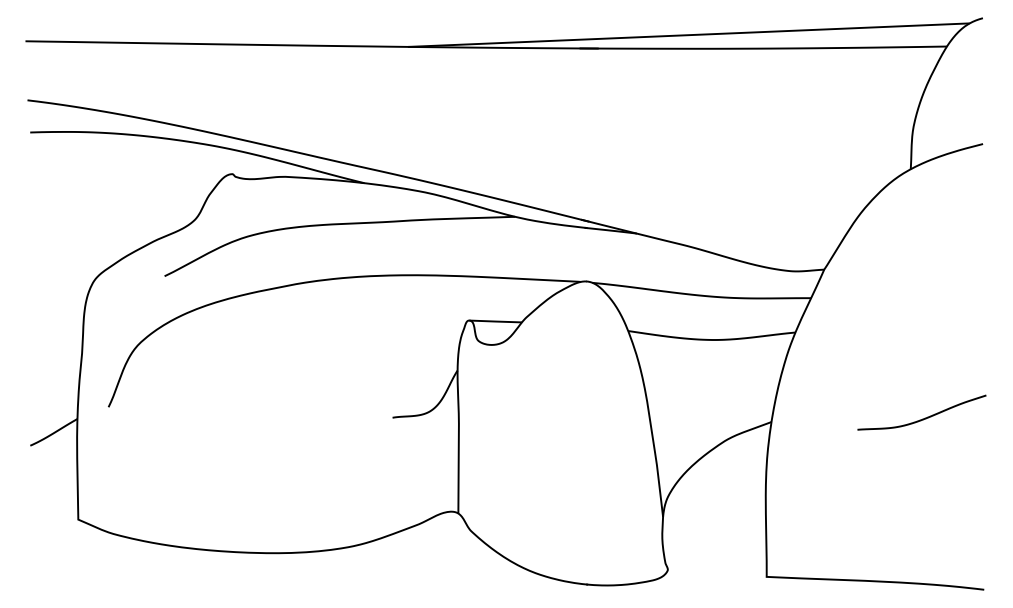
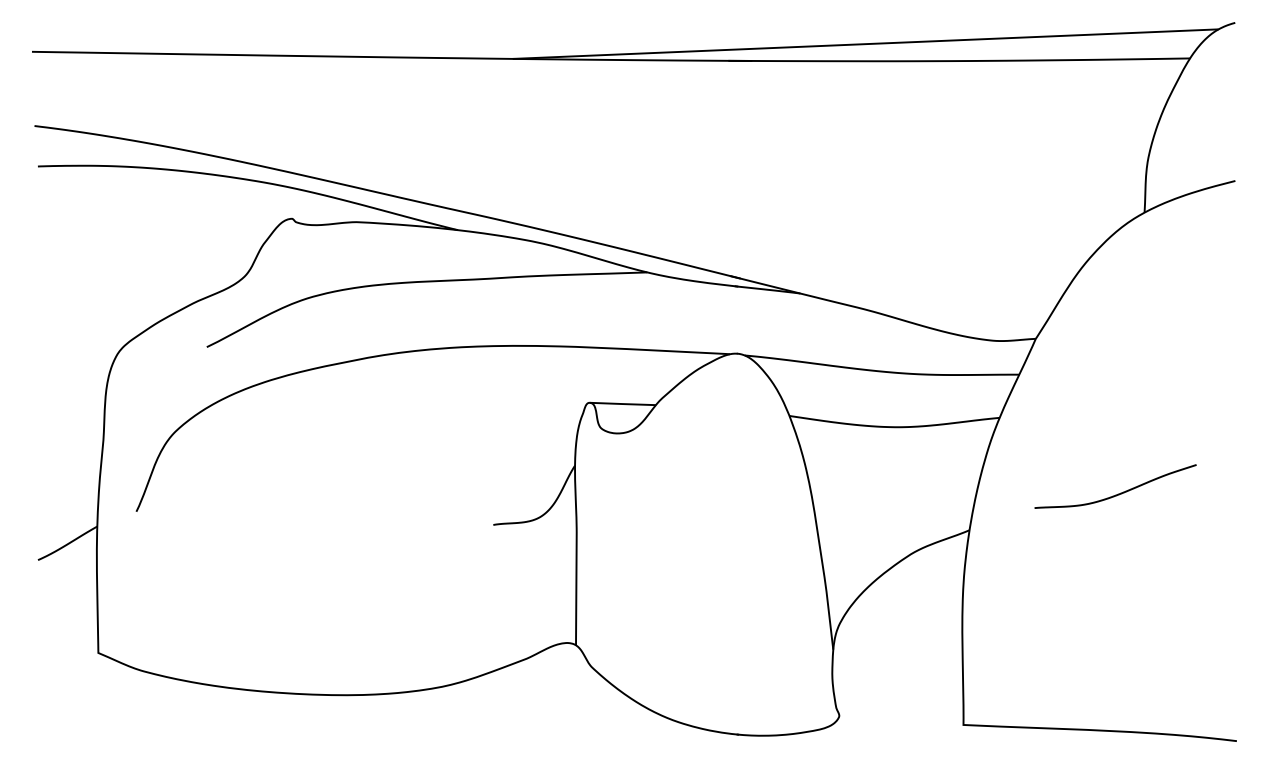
curve: (924, 418) -> (1118, 493), moved

